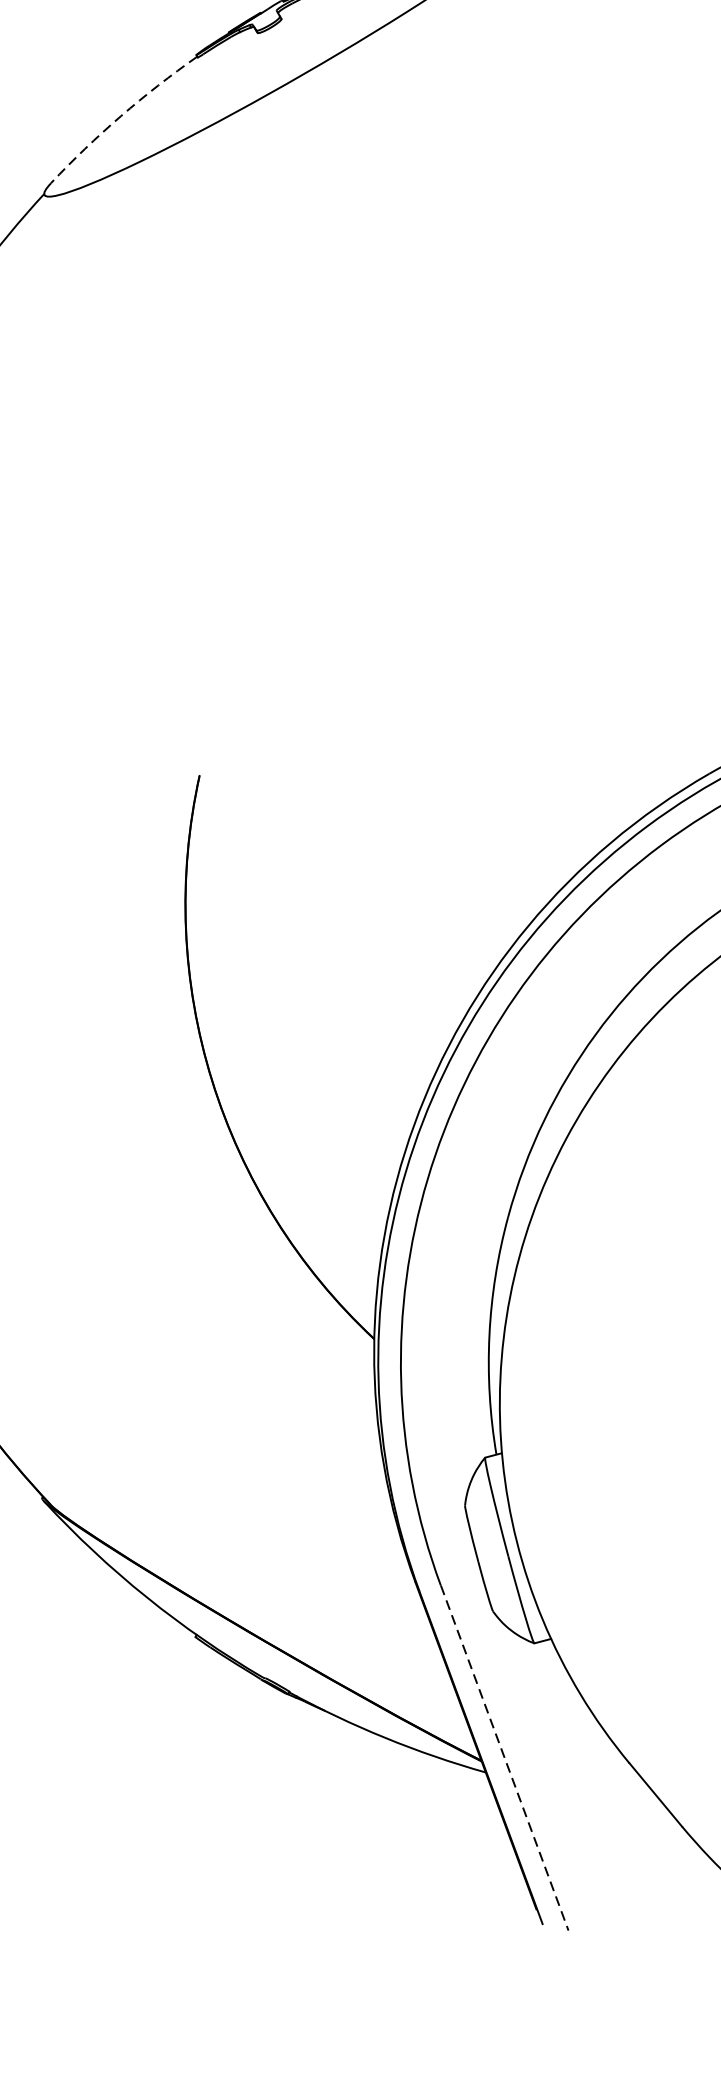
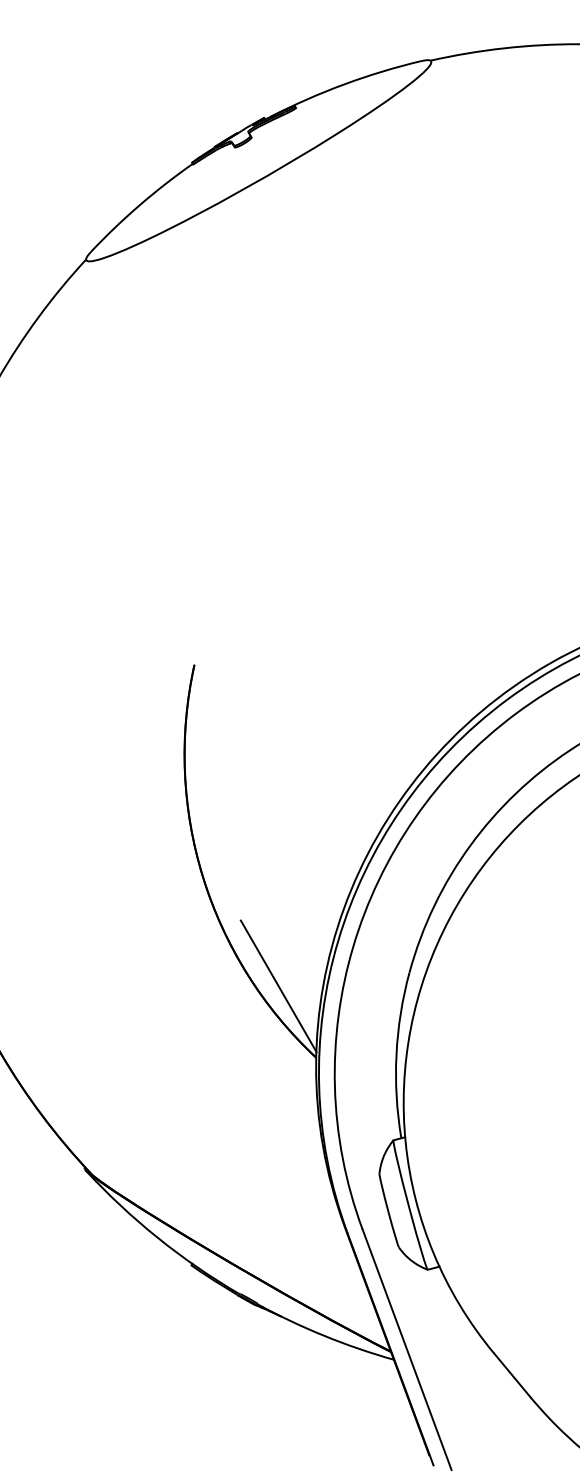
arc: (120, 116) -> (139, 205), dashed -> solid
line: (320, 1235) -> (278, 985), added
line: (505, 1759) -> (407, 1350), dashed -> solid

